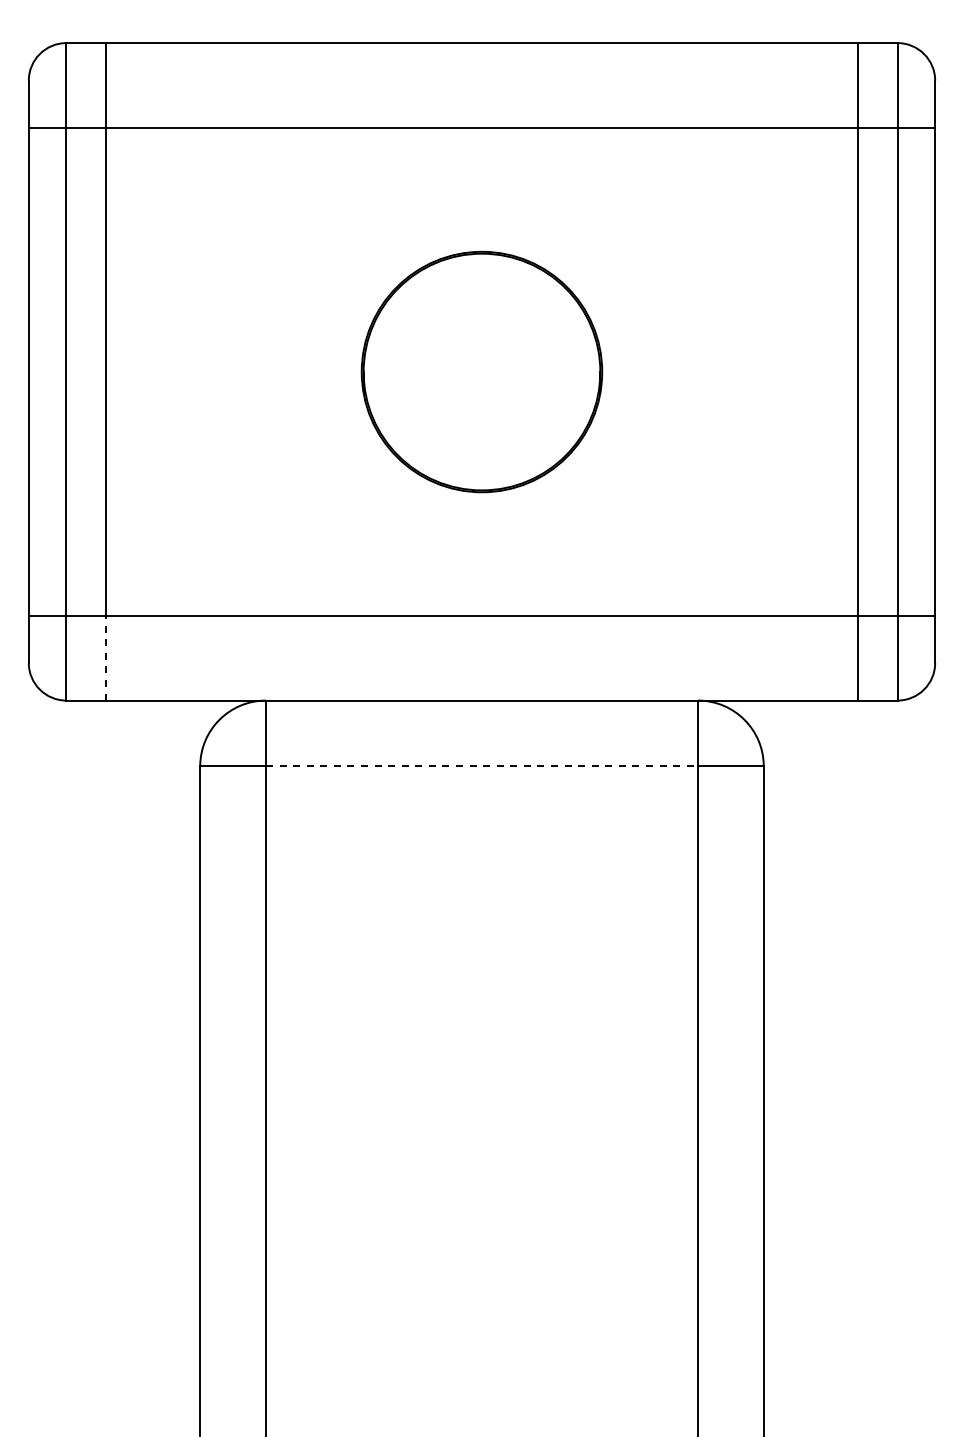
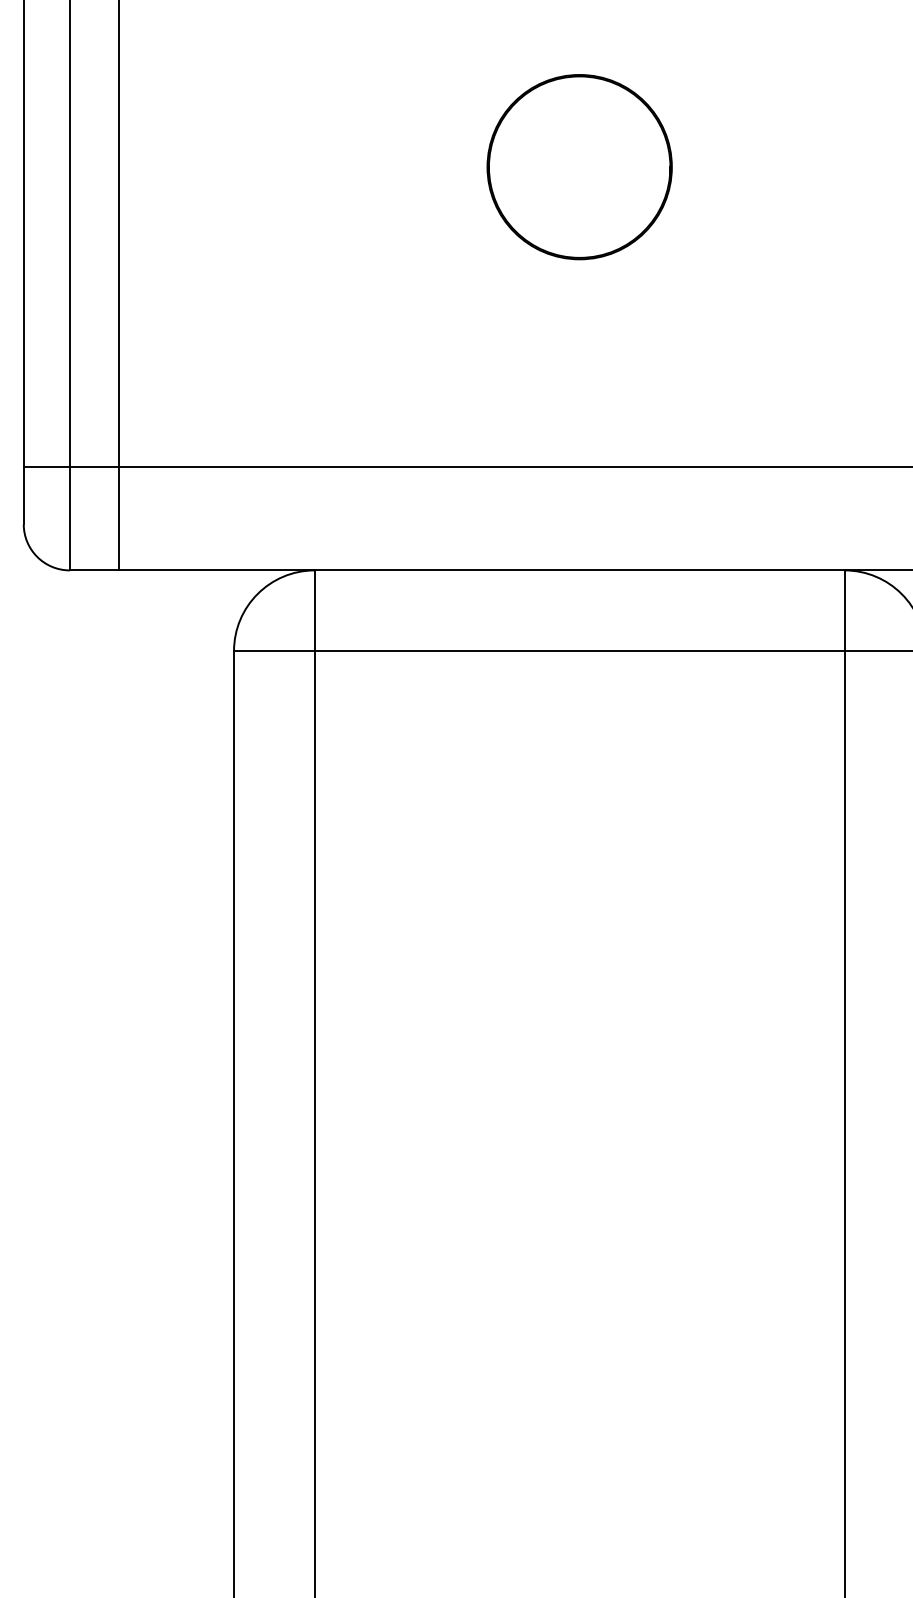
part: (481, 371) -> (579, 166), size x0.62
line: (106, 657) -> (119, 517), dashed -> solid
line: (482, 766) -> (580, 651), dashed -> solid

